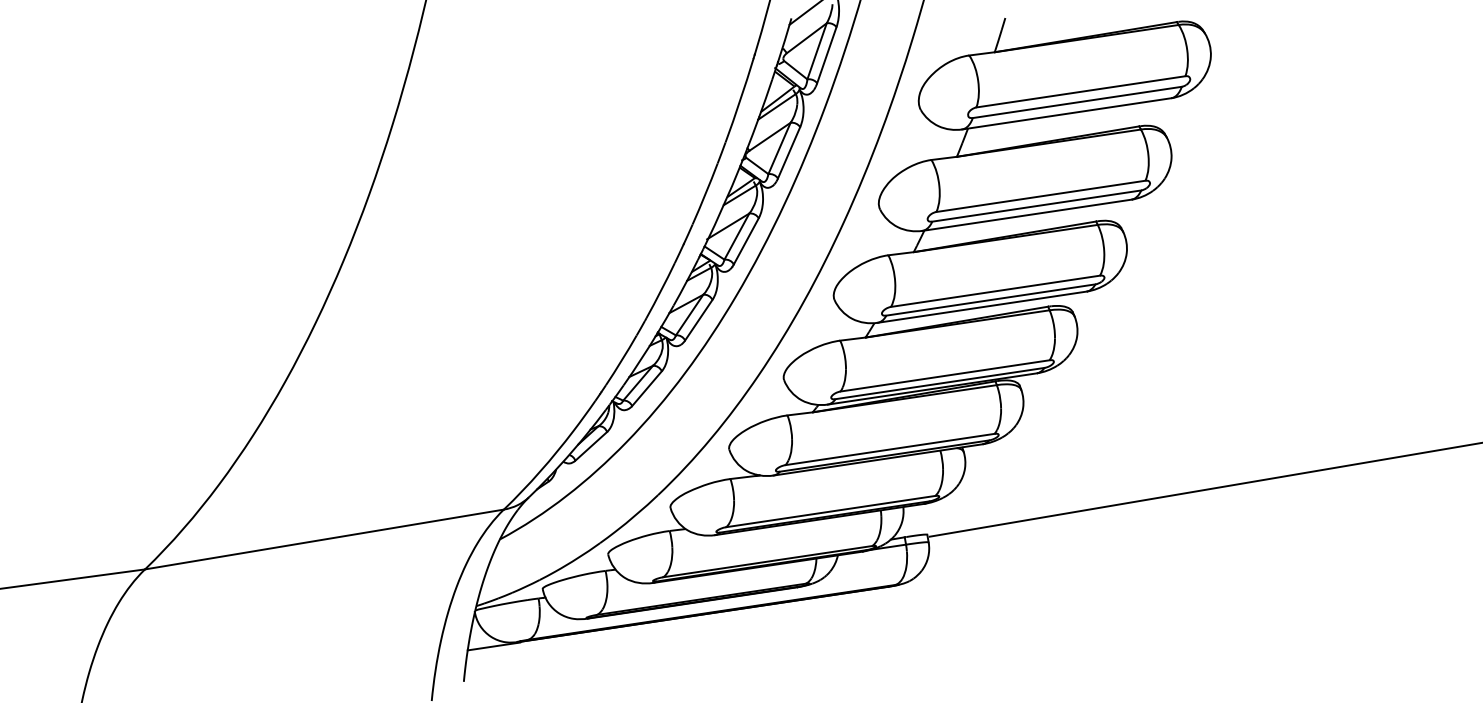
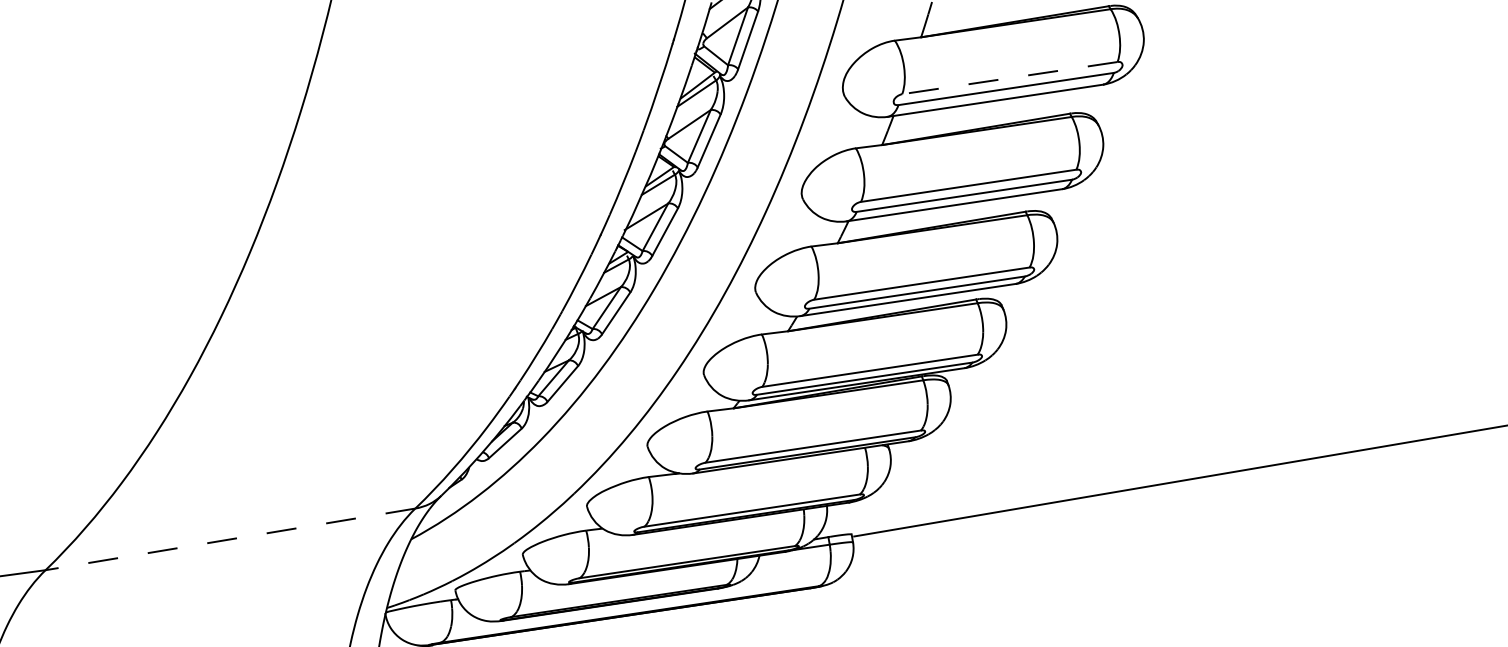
line: (1080, 91) -> (1009, 77), solid -> dashed
line: (324, 539) -> (230, 539), solid -> dashed

